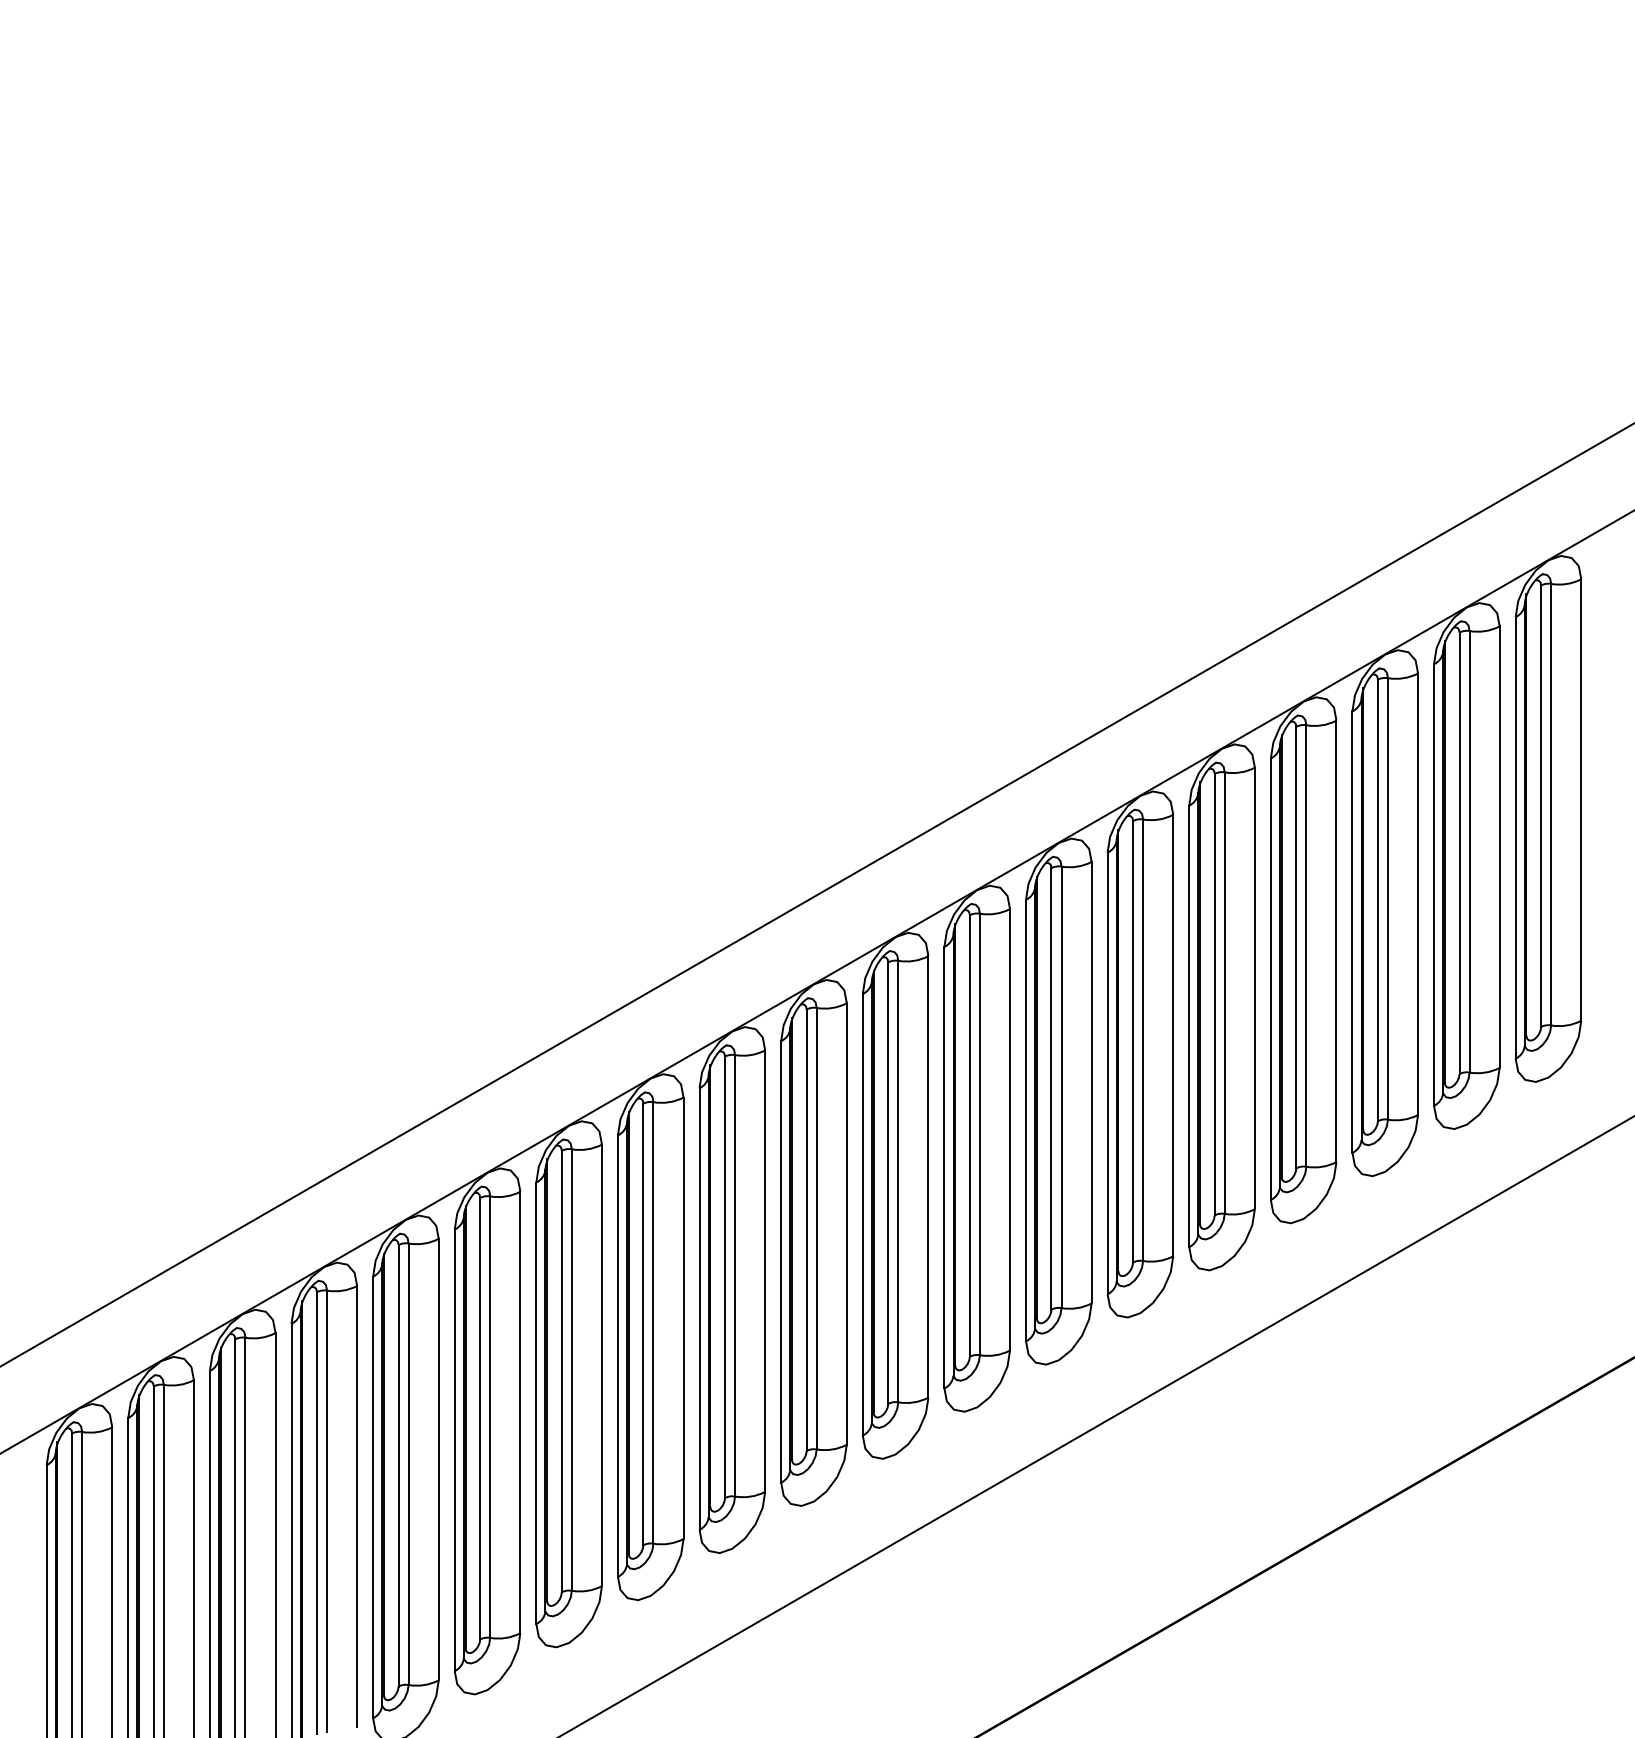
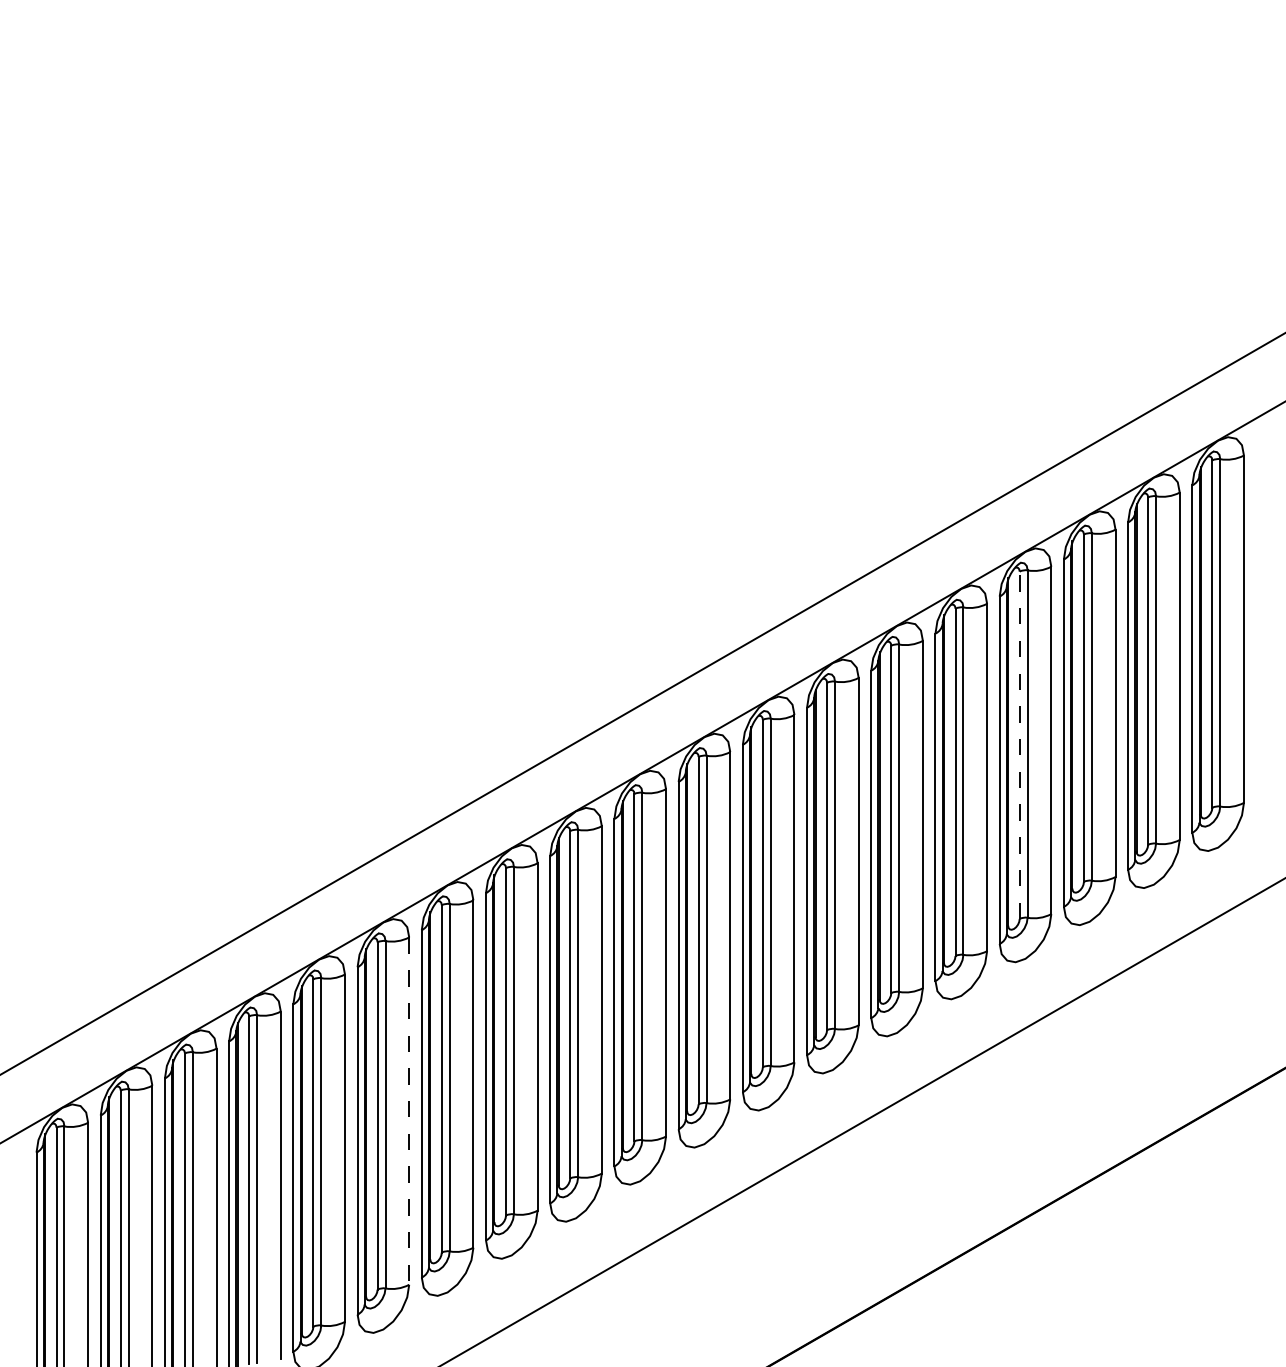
line: (1296, 947) -> (1019, 745), solid -> dashed
line: (520, 1412) -> (409, 1111), solid -> dashed

